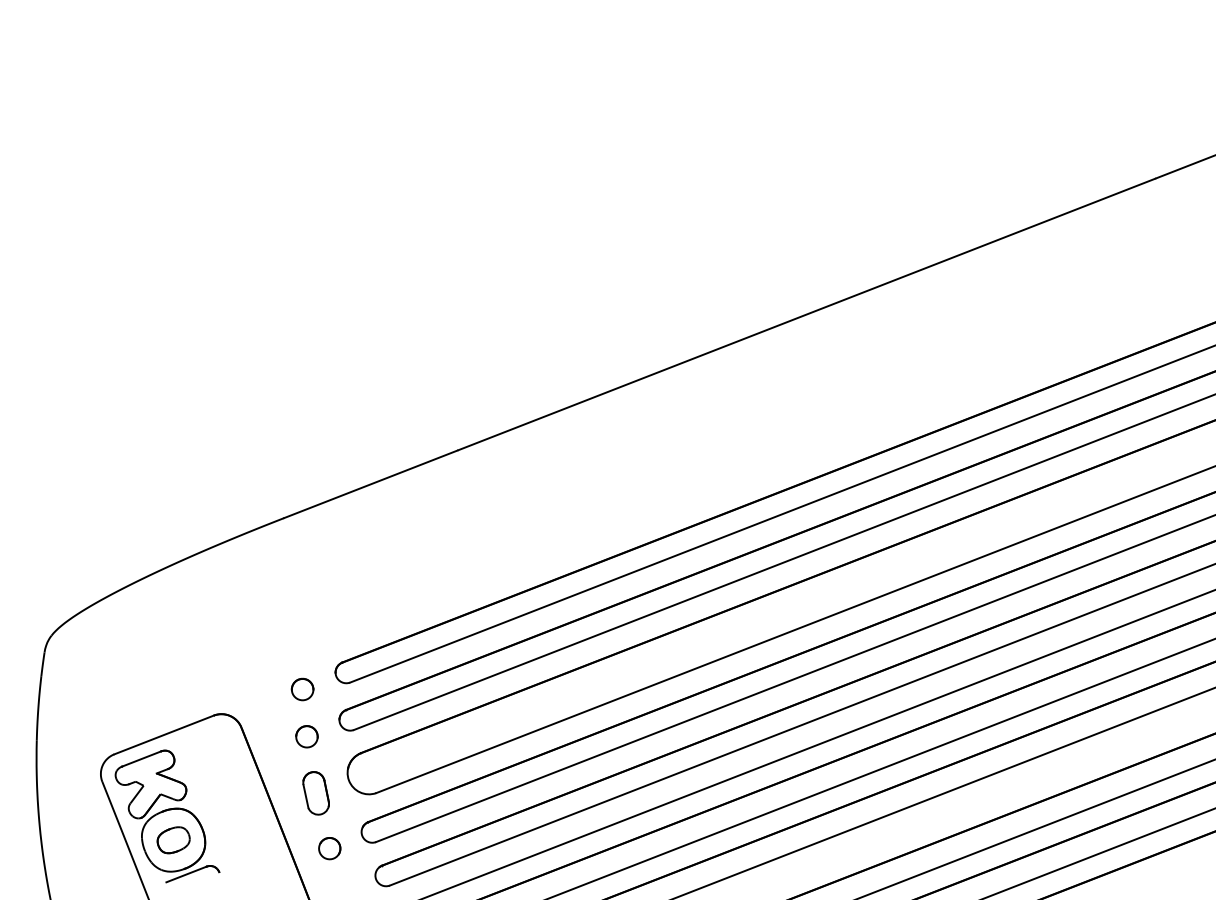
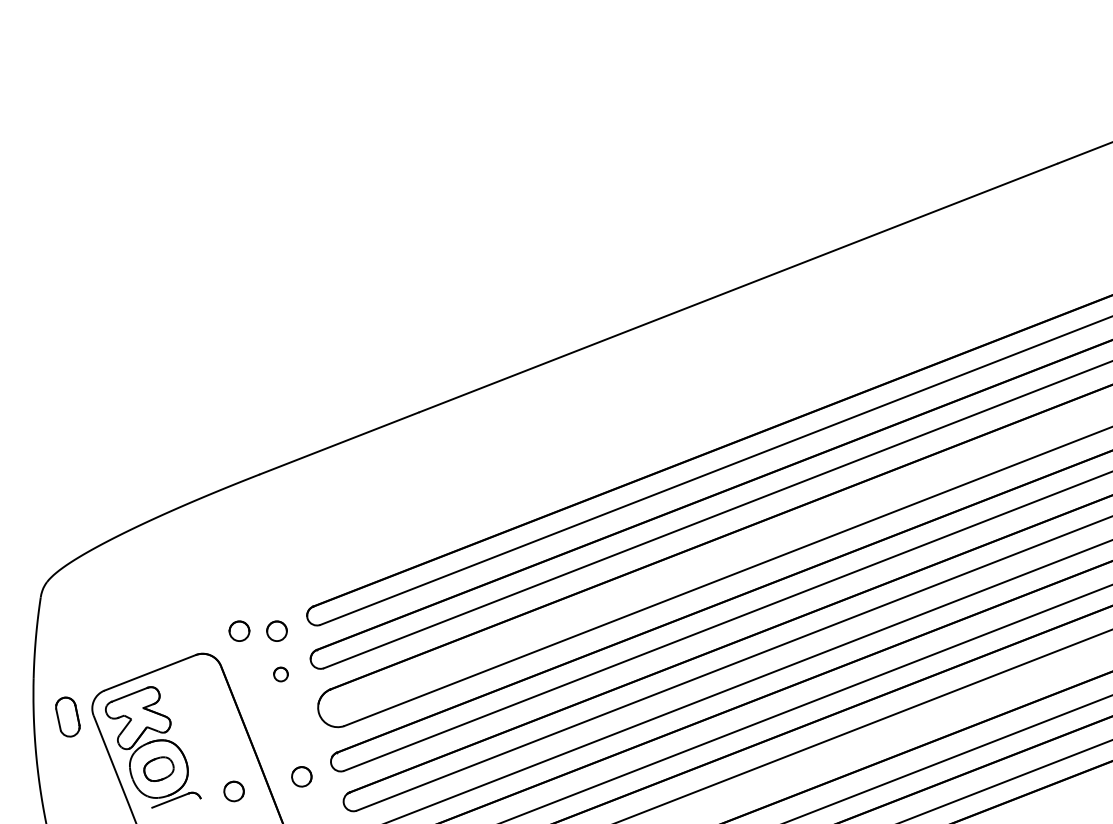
part: (261, 689) -> (239, 631), added
part: (306, 736) -> (280, 674), size x0.7
part: (315, 793) -> (67, 717), moved
part: (255, 864) -> (233, 791), added

